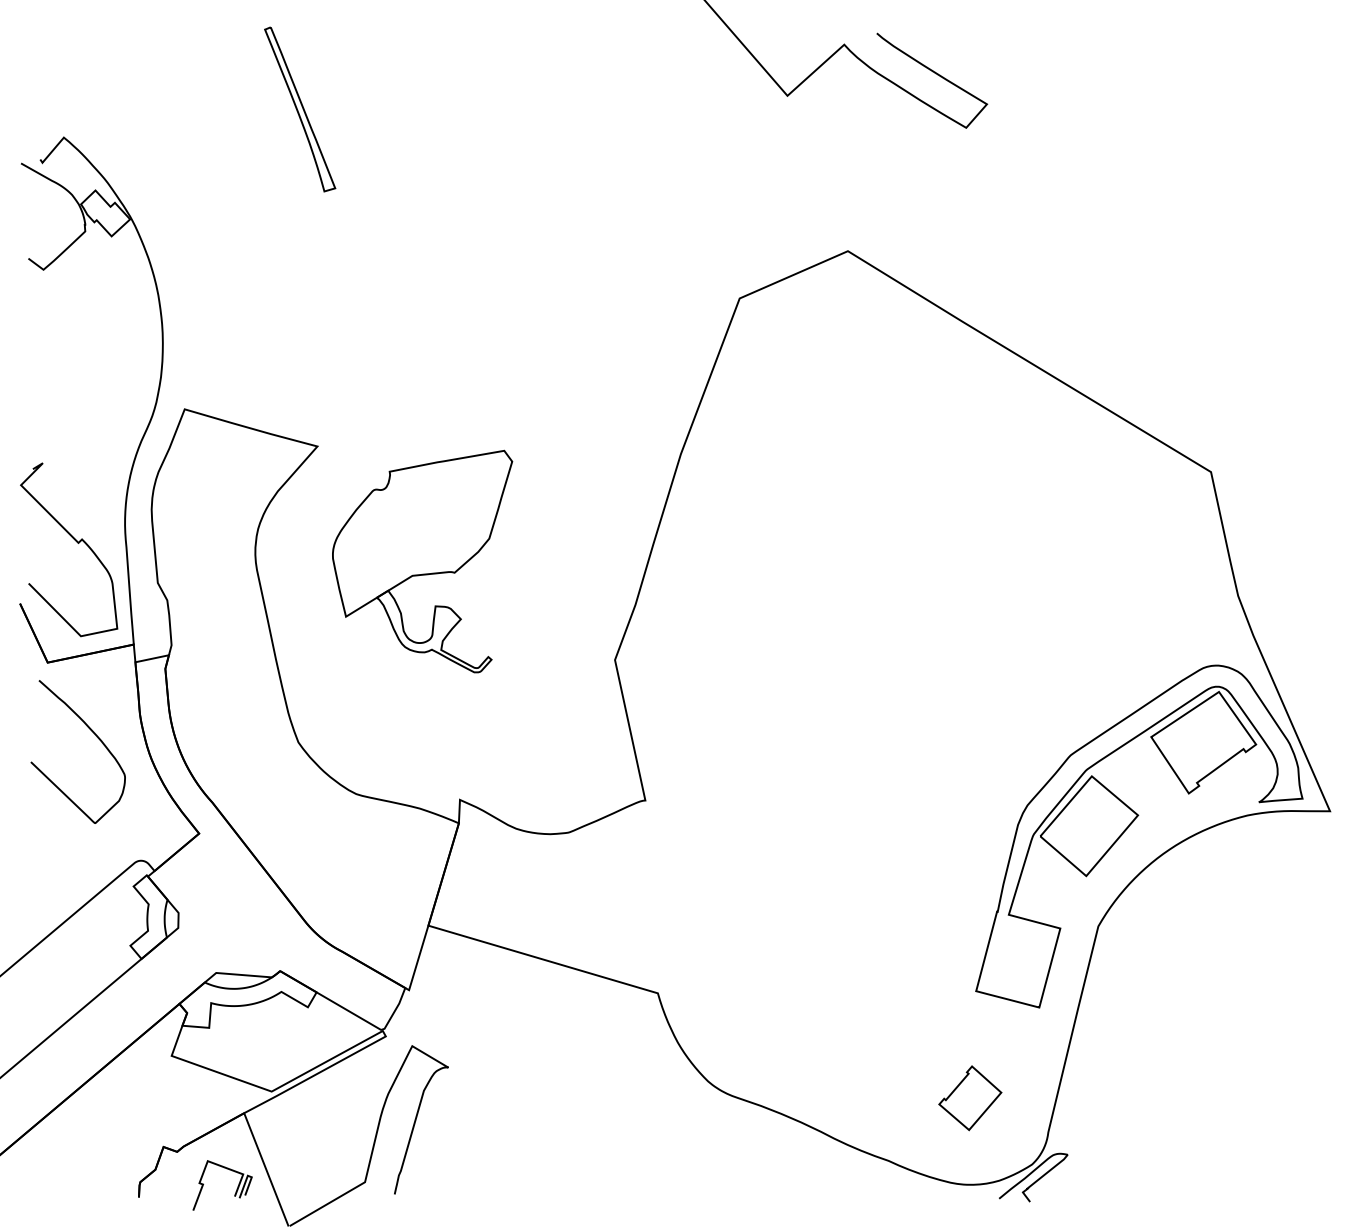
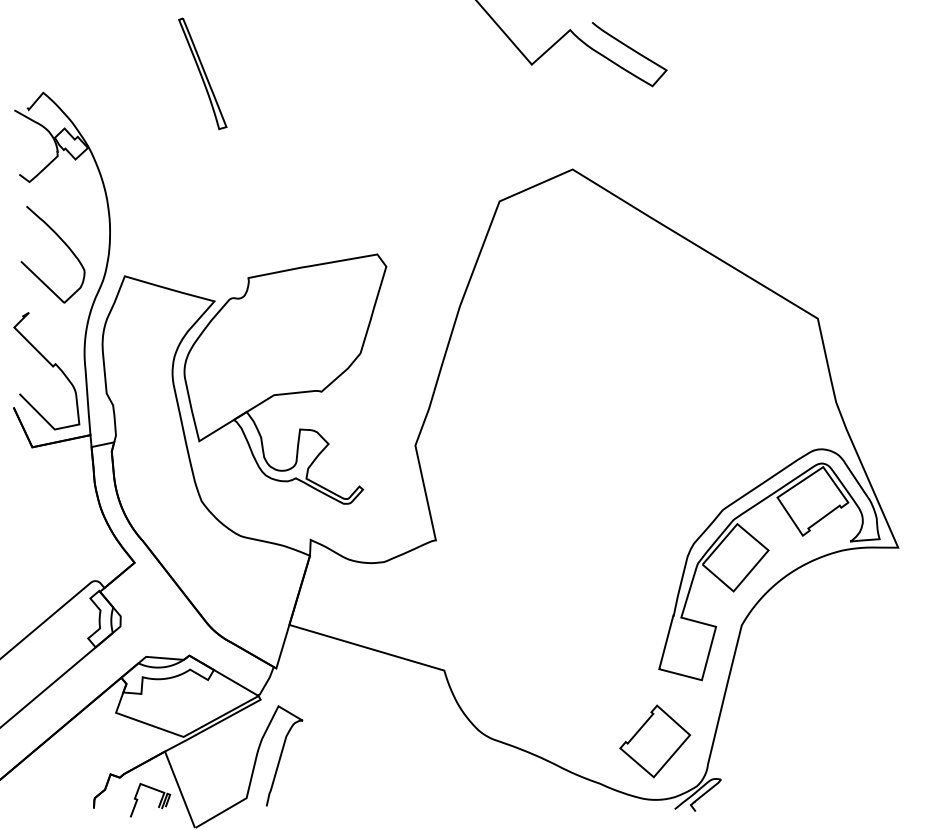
part: (422, 560) -> (285, 378), size x1.67
curve: (93, 735) -> (63, 243), moved
part: (970, 1098) -> (655, 741), size x1.67

